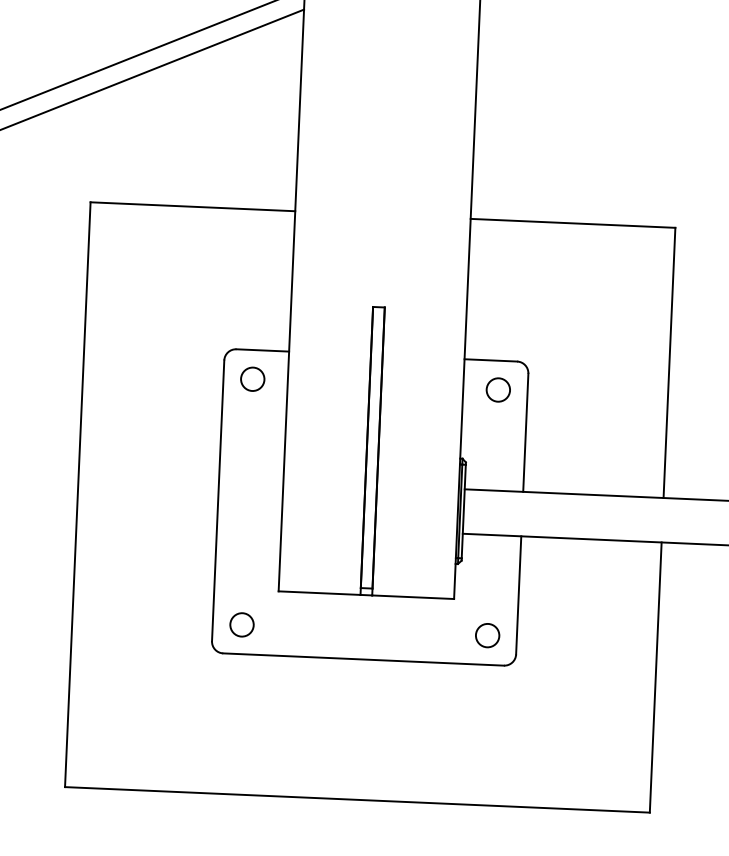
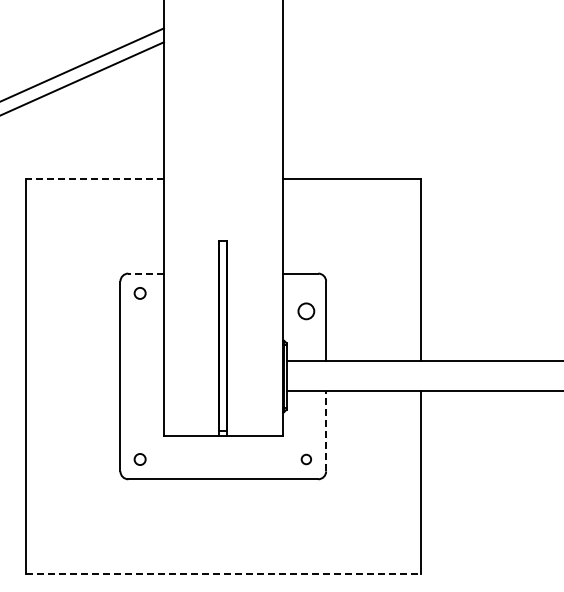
line: (192, 206) -> (94, 178), solid -> dashed
line: (263, 350) -> (146, 273), solid -> dashed
circle: (251, 379) -> (139, 293), size x0.7
circle: (498, 390) -> (306, 311), moved
line: (519, 595) -> (326, 431), solid -> dashed
circle: (240, 624) -> (139, 459), size x0.7
circle: (487, 635) -> (306, 459), size x0.6
line: (357, 800) -> (223, 574), solid -> dashed

